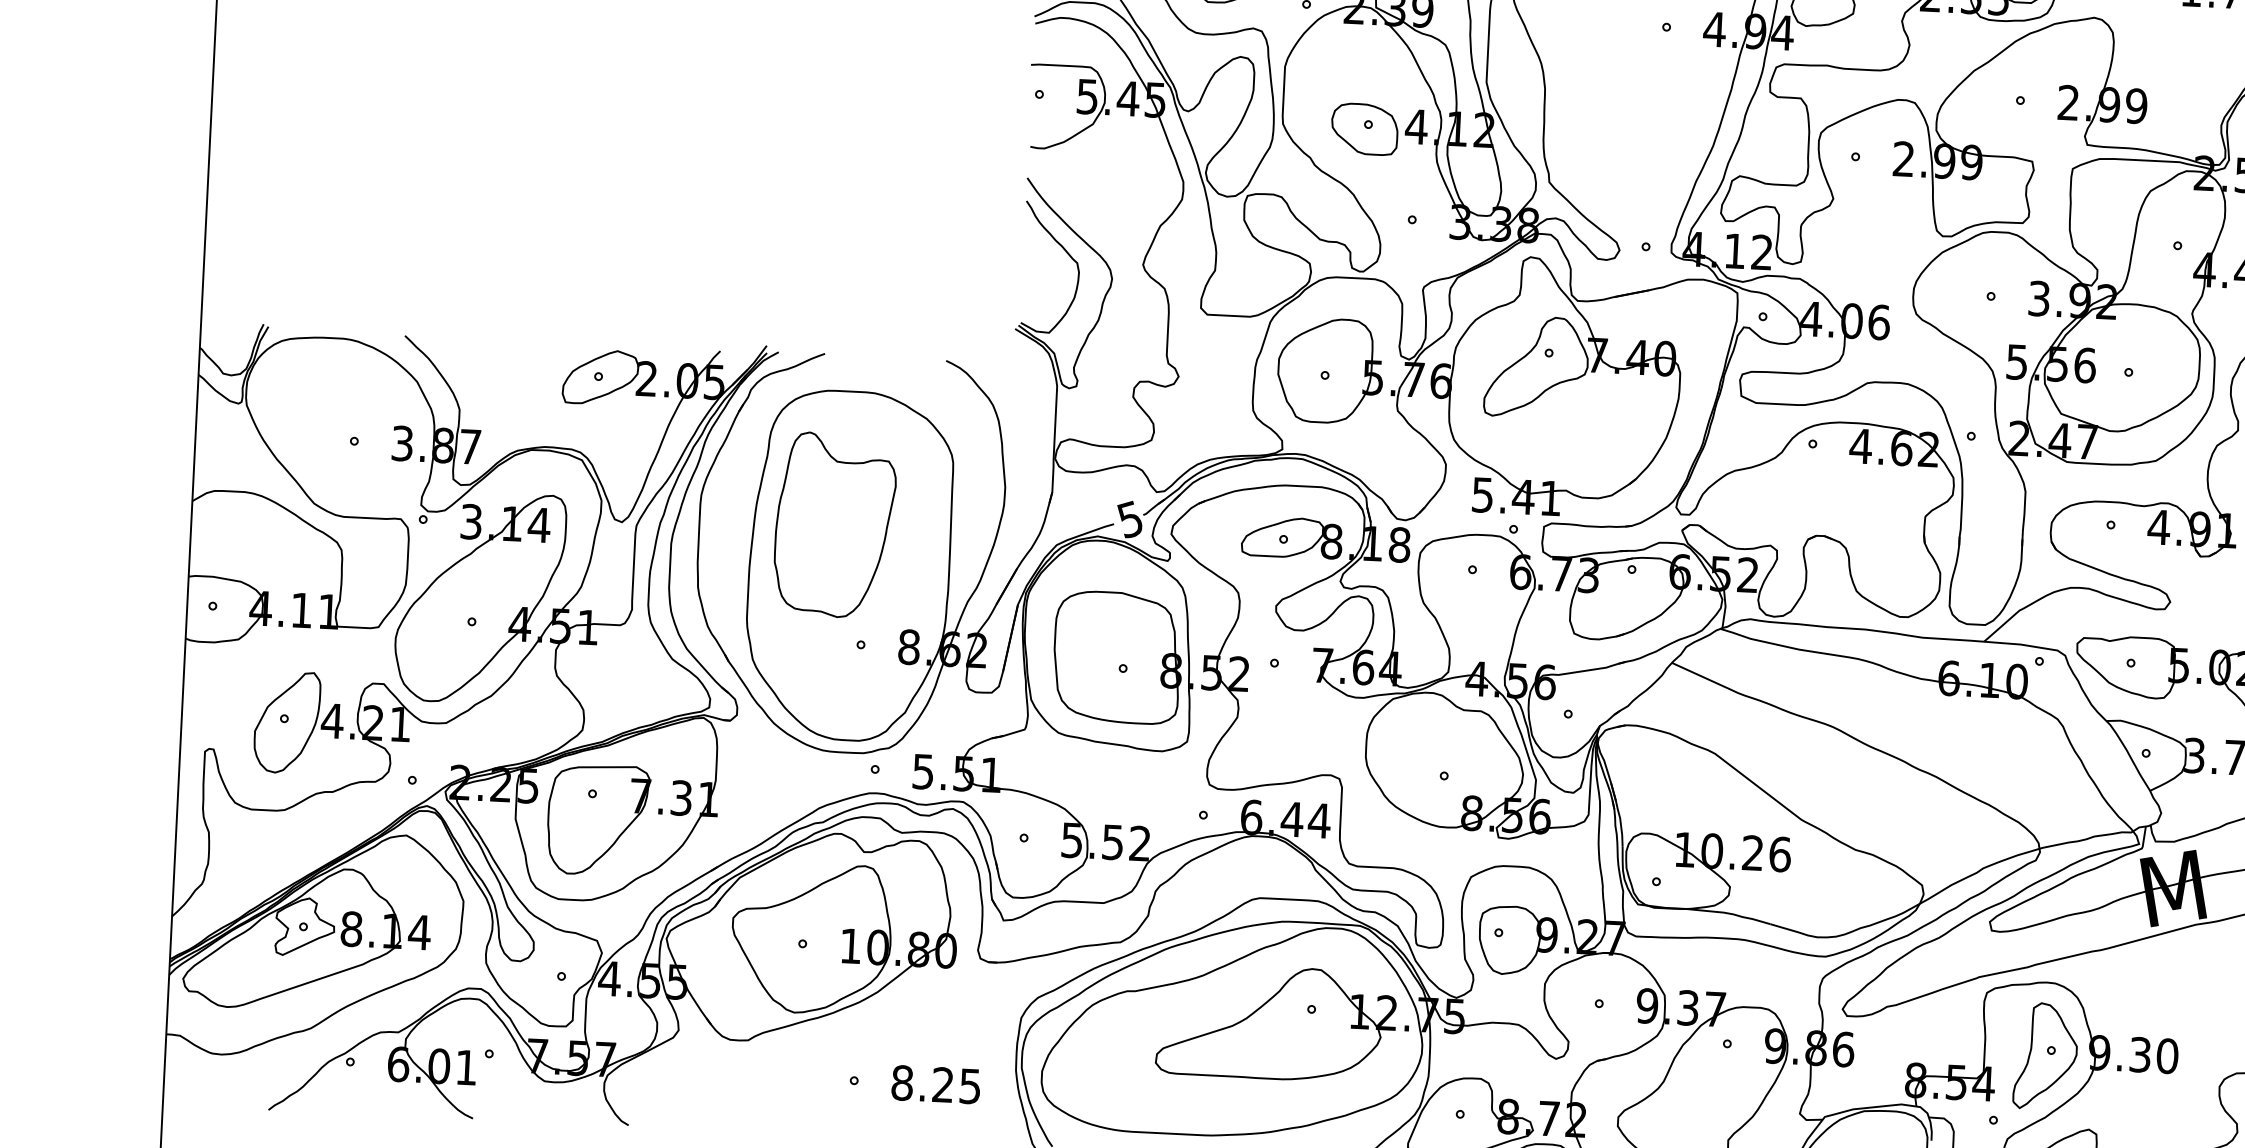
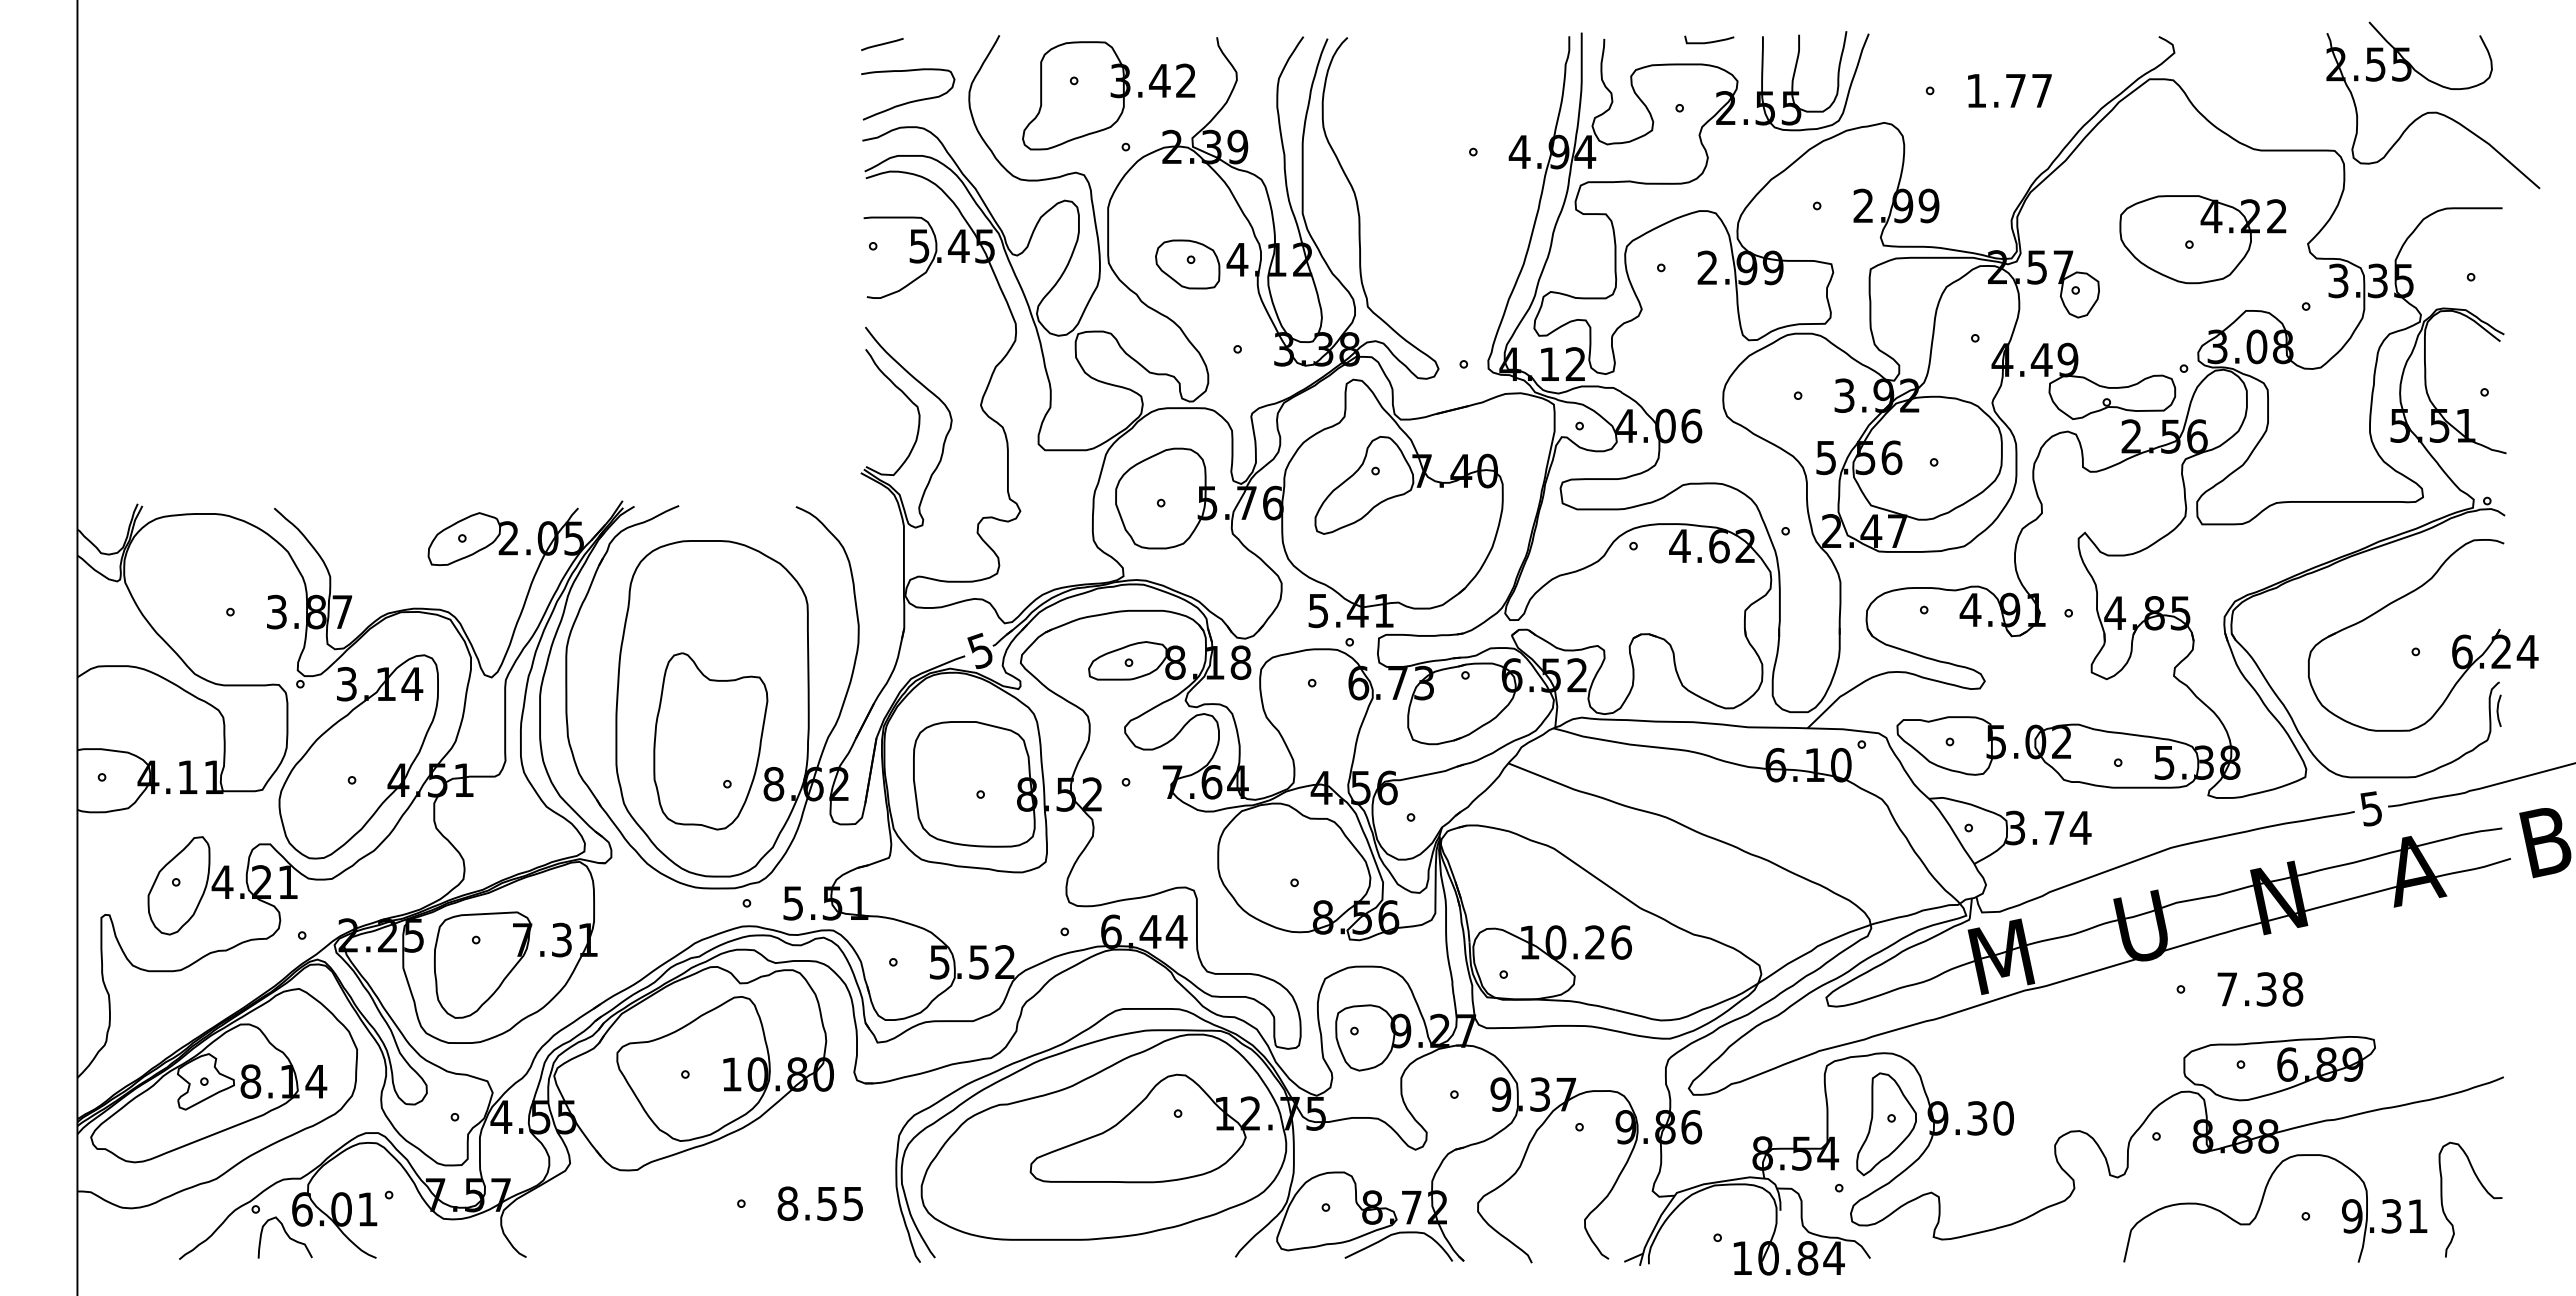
part: (834, 525) -> (710, 741), moved
text: (942, 1084) -> (826, 1203), 8.25 -> 8.55
curve: (380, 1090) -> (286, 1235), added

